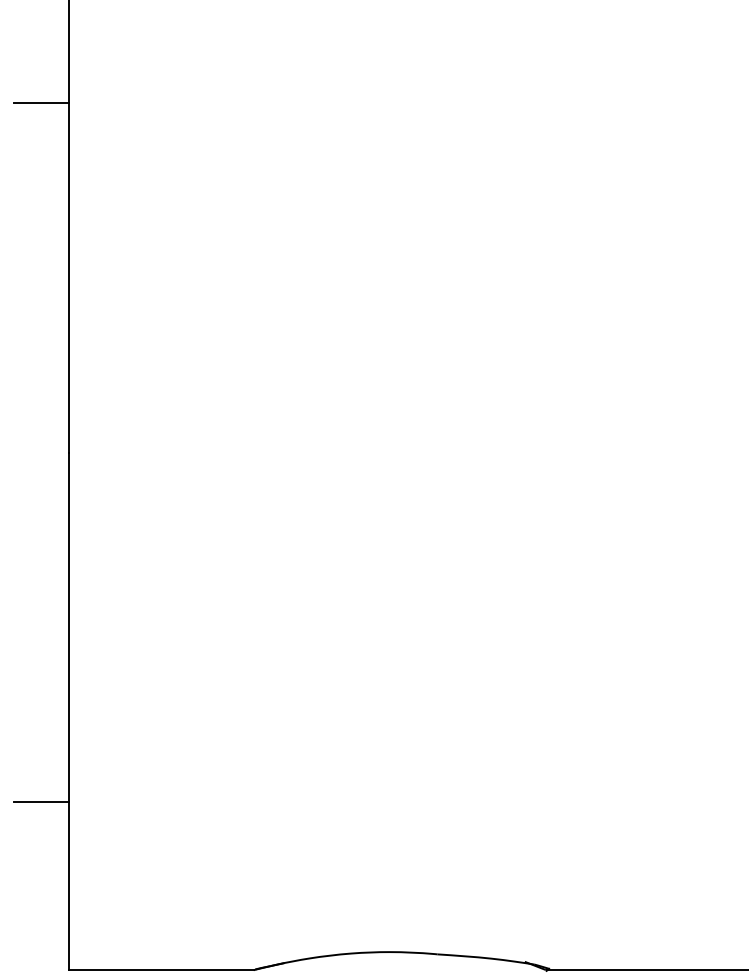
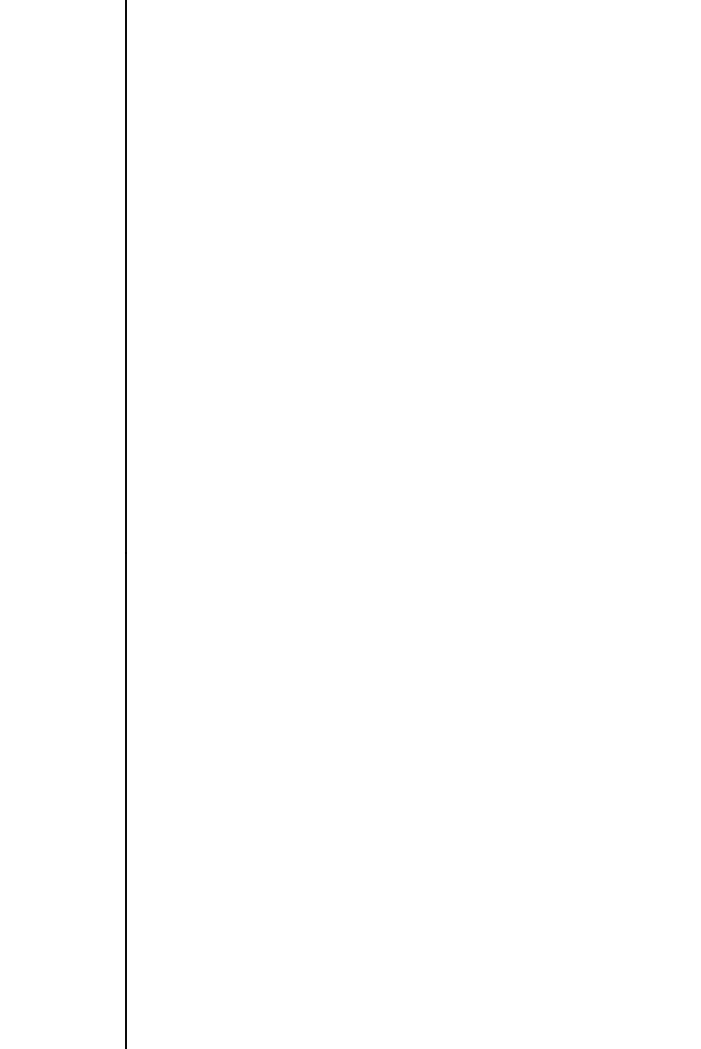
line: (41, 103) -> (92, 124), removed
line: (41, 801) -> (92, 981), removed

